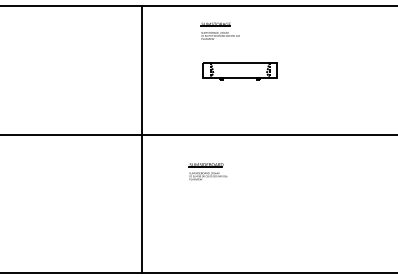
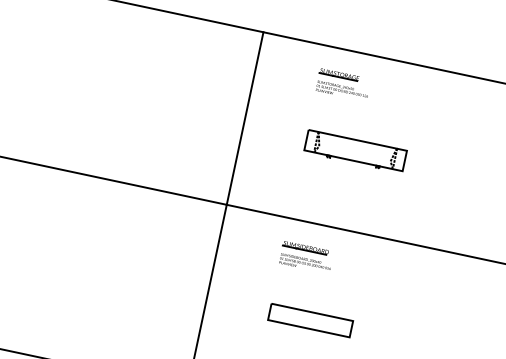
part: (219, 30) -> (342, 83), moved
part: (239, 71) -> (354, 151), moved
part: (207, 171) -> (305, 256), moved
part: (219, 205) -> (310, 320), added

